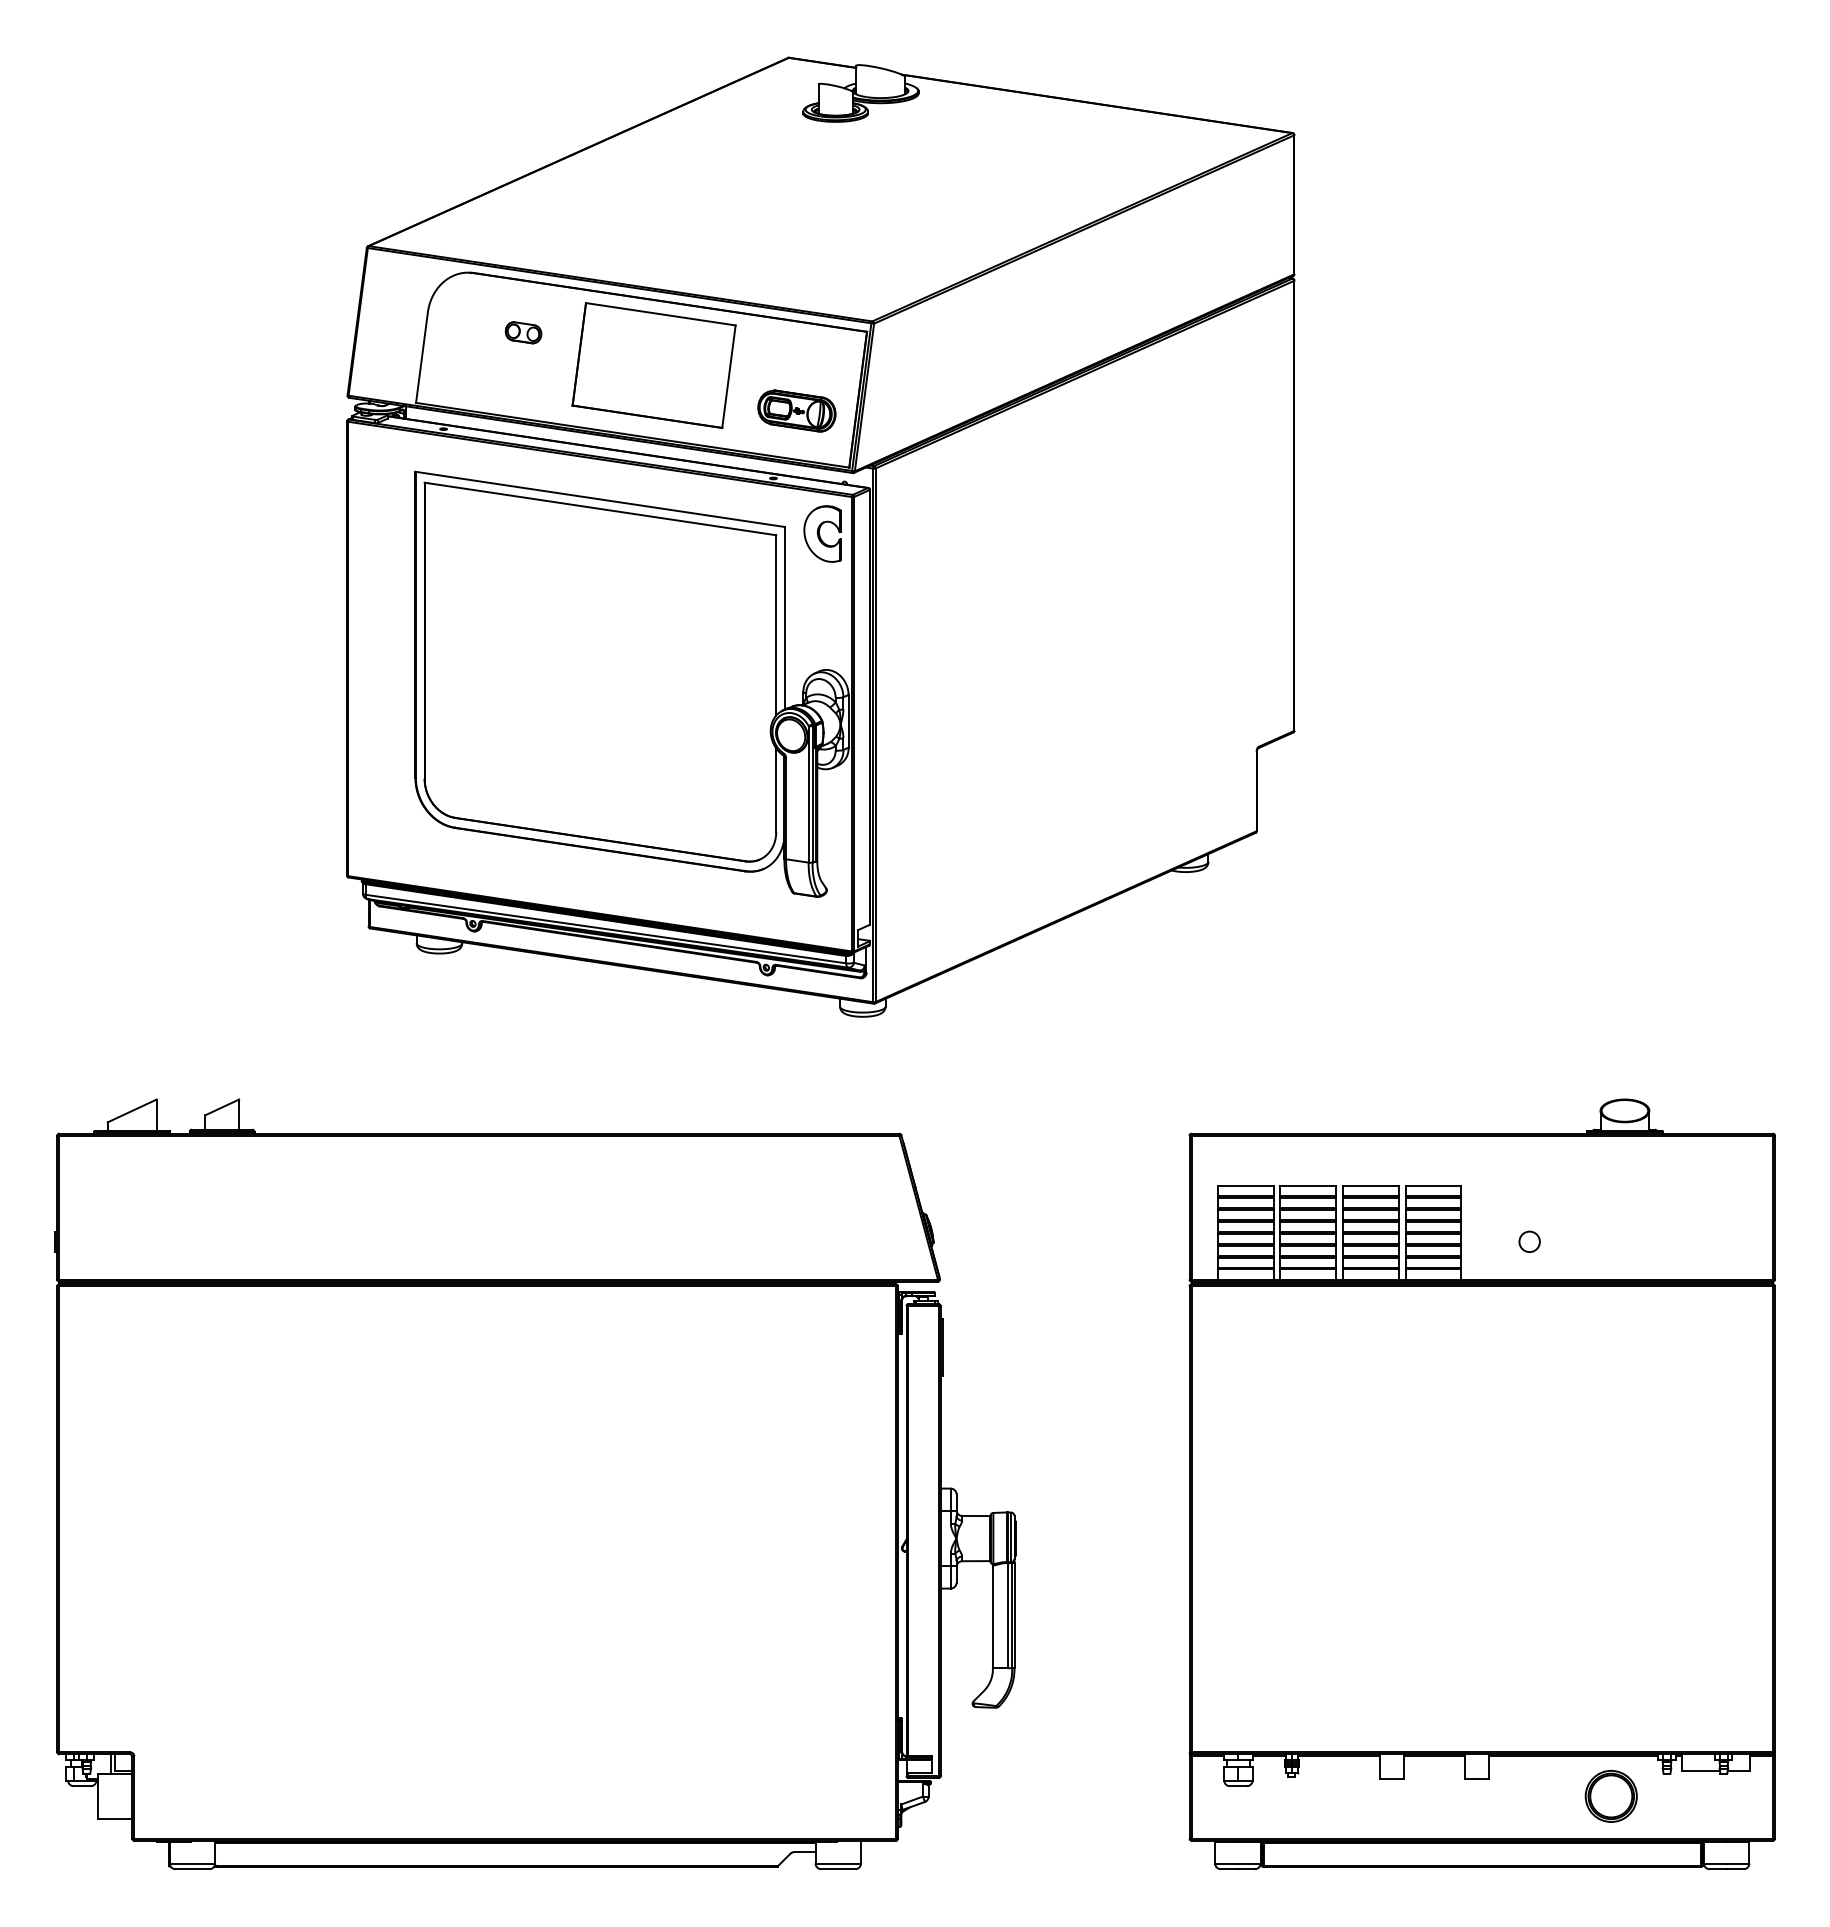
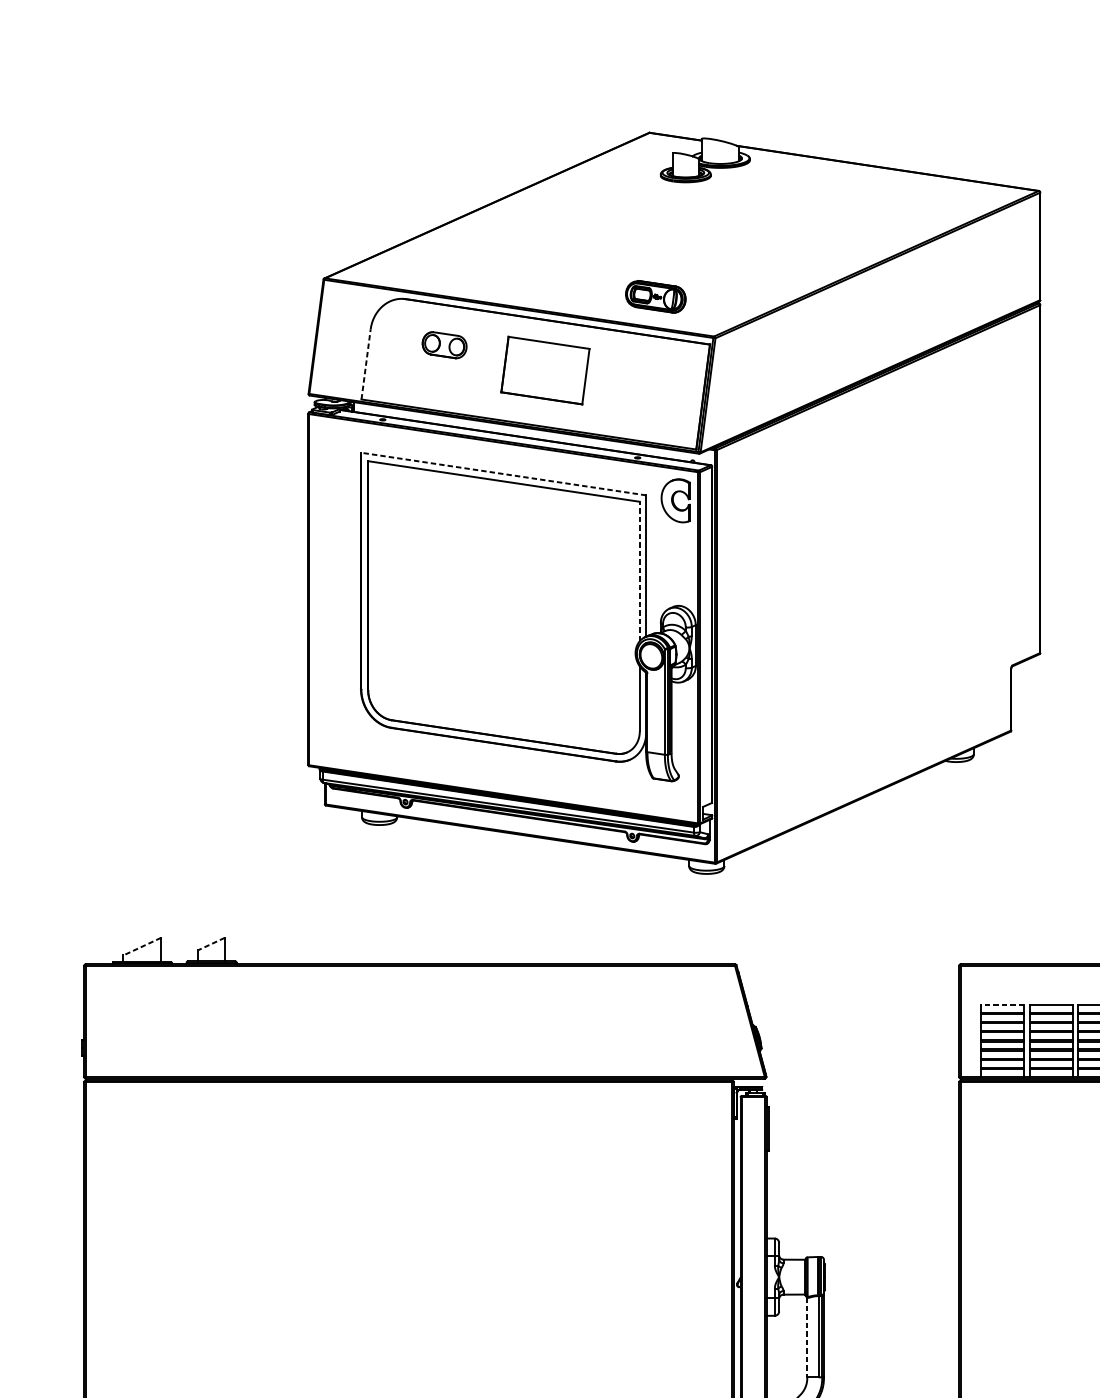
part: (523, 332) -> (444, 345), size x1.6
line: (422, 357) -> (366, 364), solid -> dashed
part: (653, 365) -> (544, 370), size x0.7
part: (796, 410) -> (655, 296), moved
line: (600, 499) -> (504, 474), solid -> dashed
line: (776, 624) -> (640, 570), solid -> dashed
line: (222, 1107) -> (211, 944), solid -> dashed
line: (132, 1110) -> (142, 946), solid -> dashed
line: (1245, 1185) -> (1002, 1004), solid -> dashed
line: (992, 1616) -> (806, 1337), solid -> dashed

